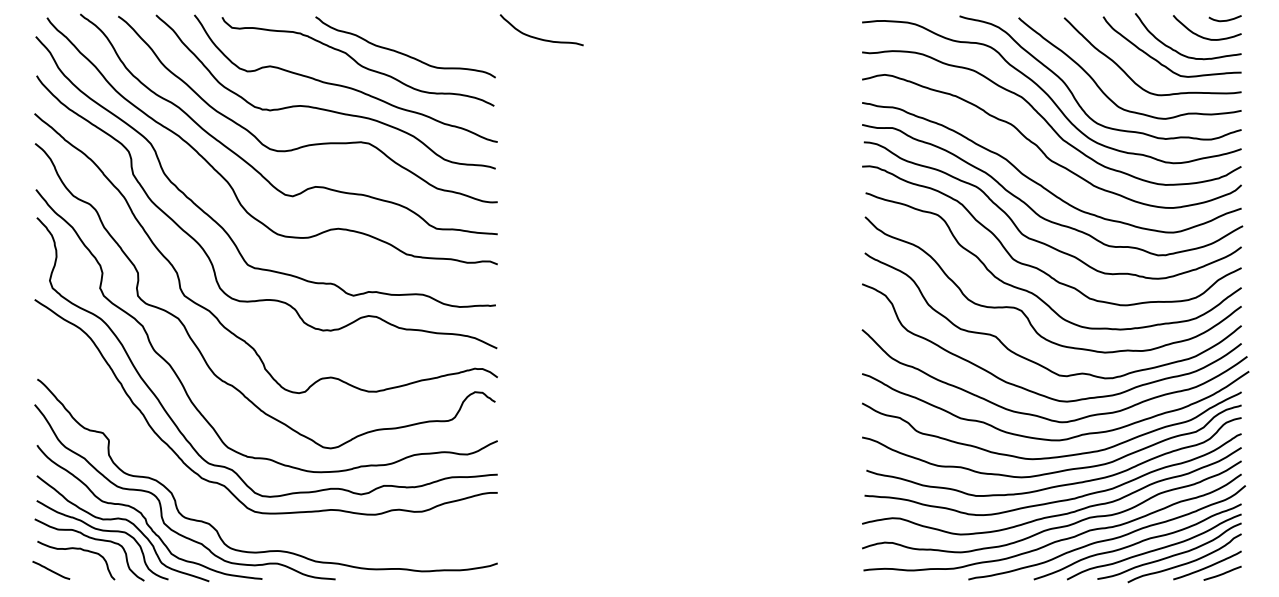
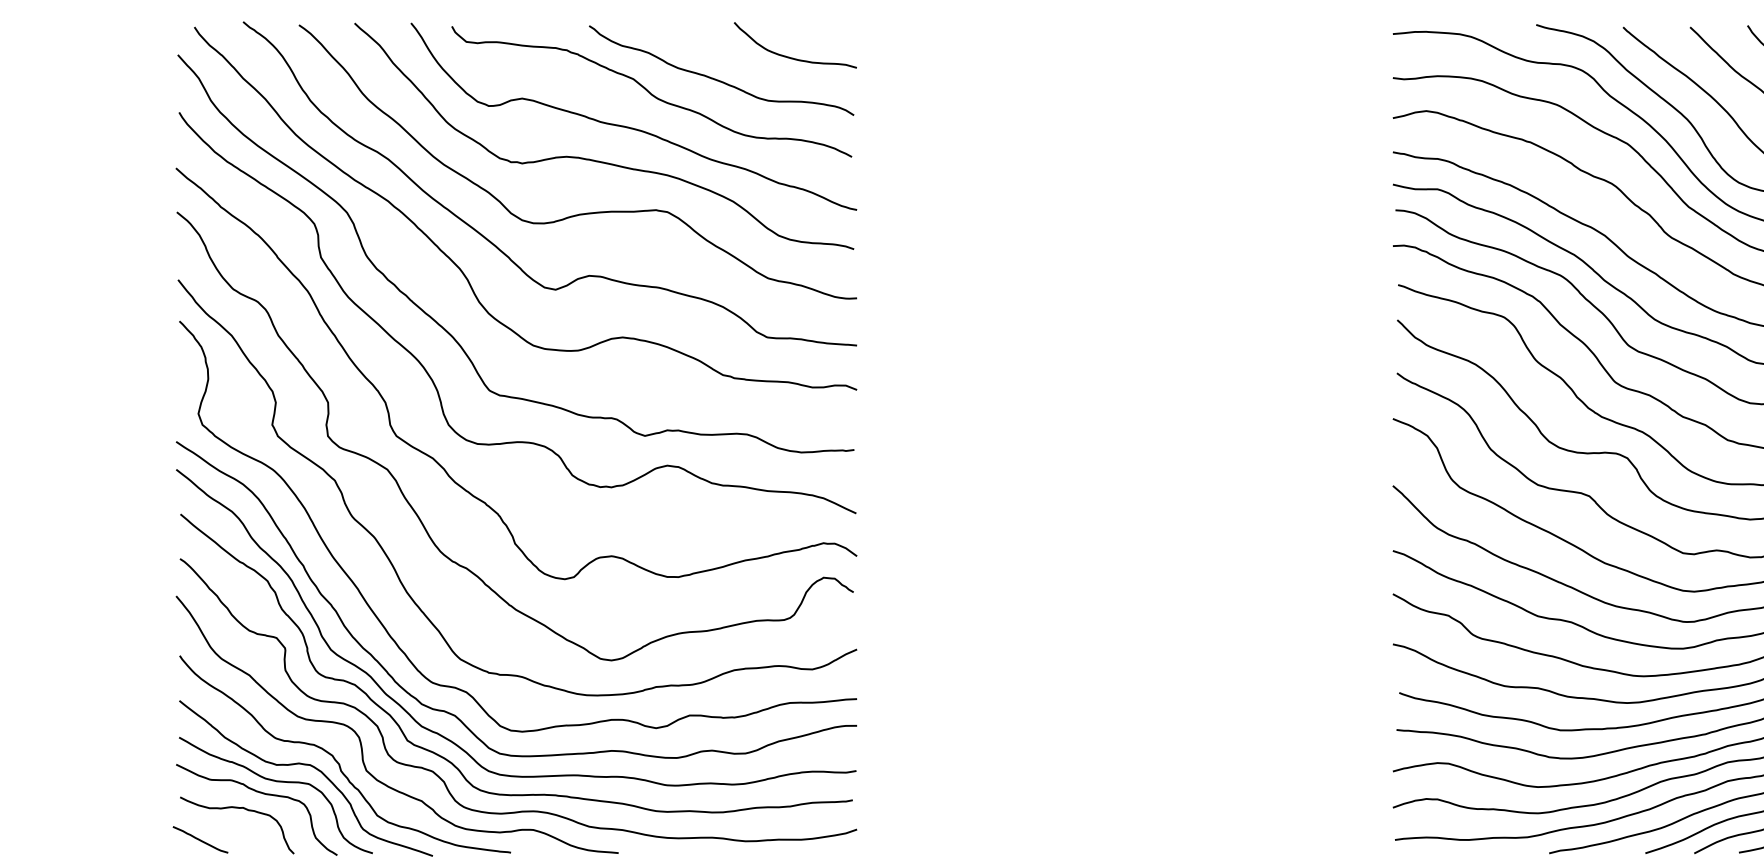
curve: (538, 37) -> (790, 56), moved
part: (222, 502) -> (452, 739), added

